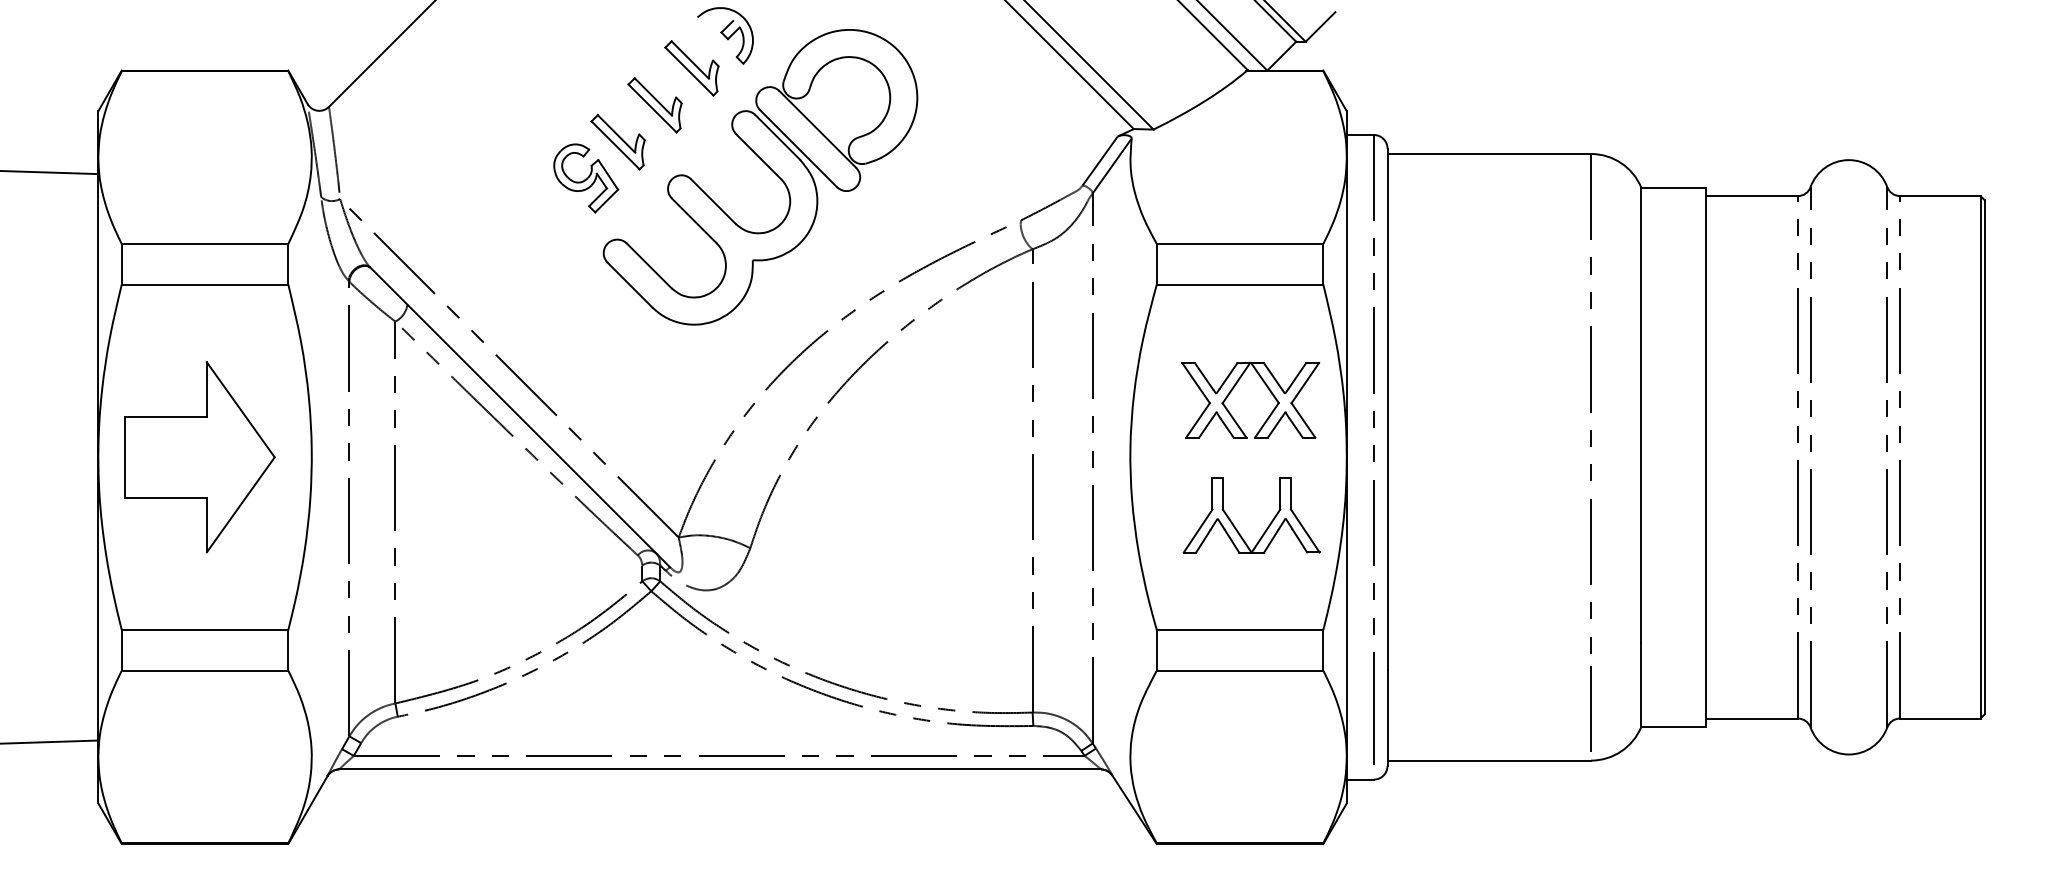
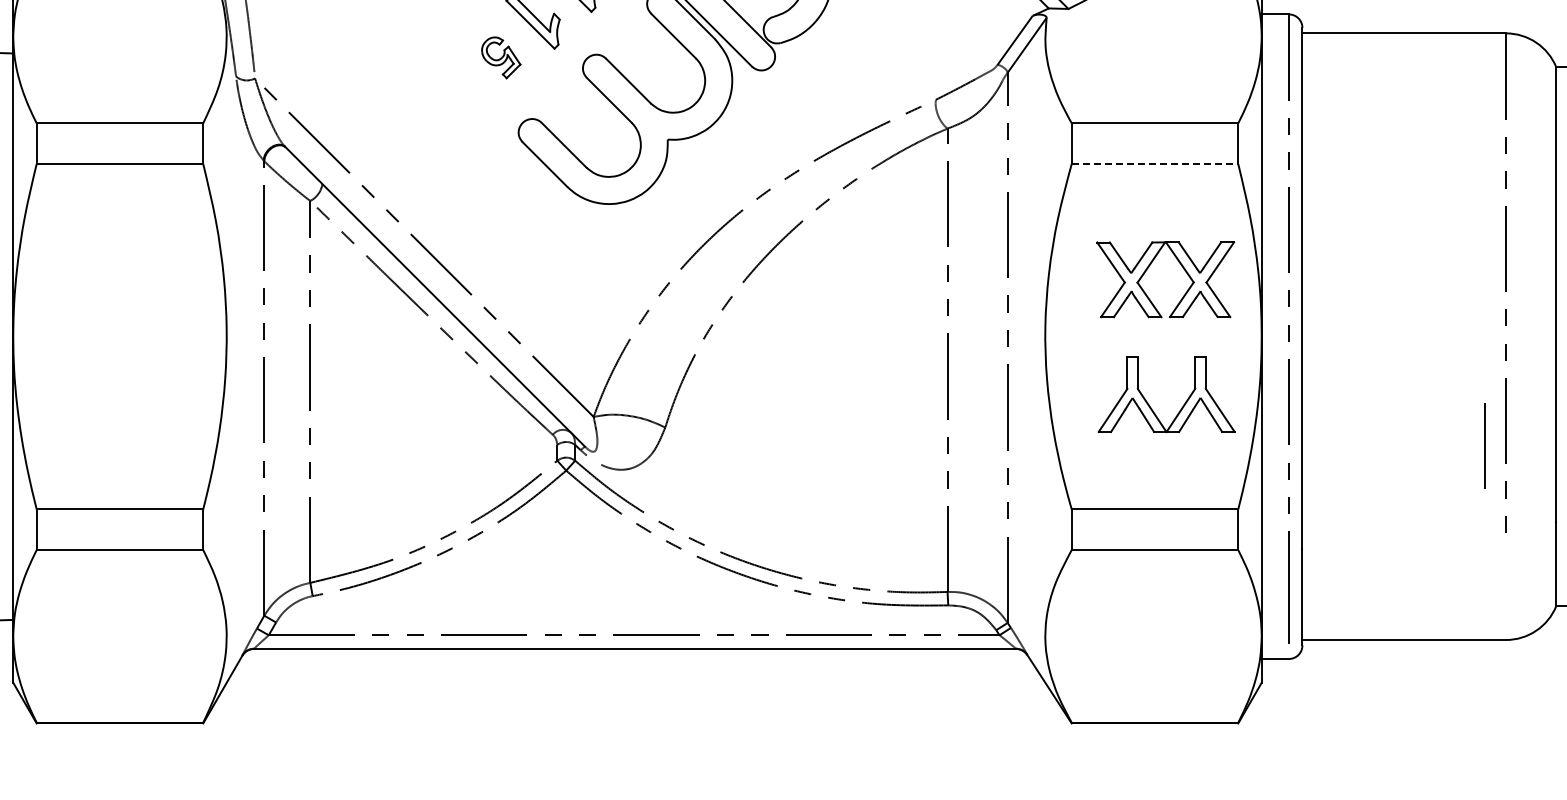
part: (586, 178) -> (501, 57), size x0.6
line: (1240, 284) -> (1155, 163), solid -> dashed
part: (199, 457) -> (114, 336), removed
line: (1590, 708) -> (1484, 445), moved

